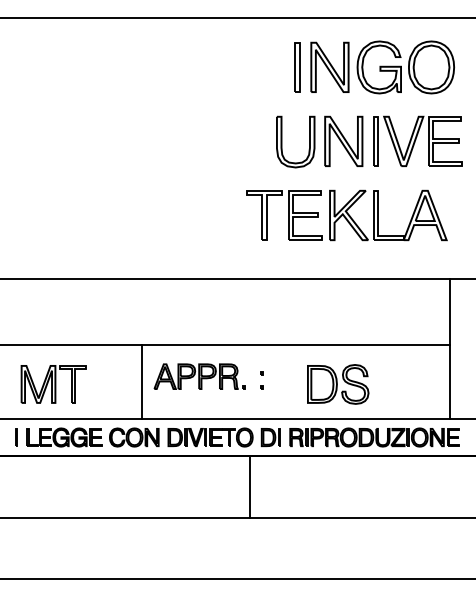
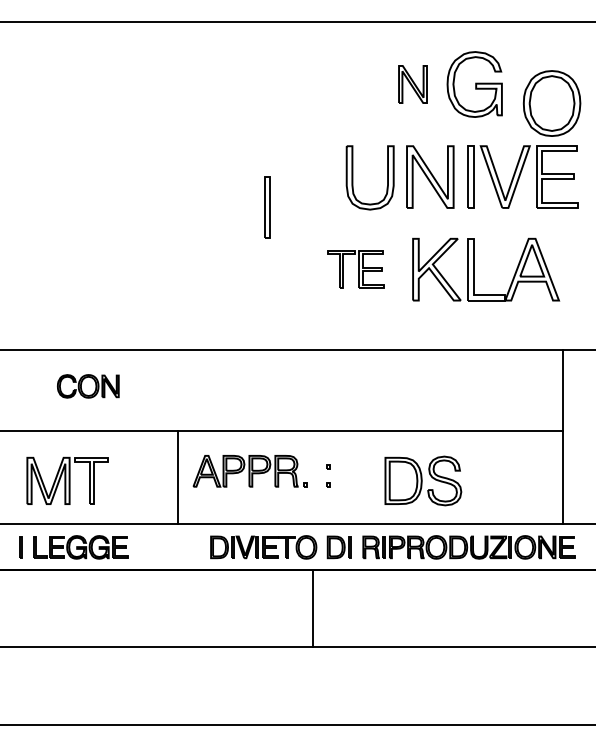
part: (297, 67) -> (267, 207), moved
part: (329, 67) -> (412, 84), size x0.6
part: (431, 67) -> (551, 103), moved
part: (283, 215) -> (355, 269), size x0.6
part: (134, 437) -> (88, 386), moved

